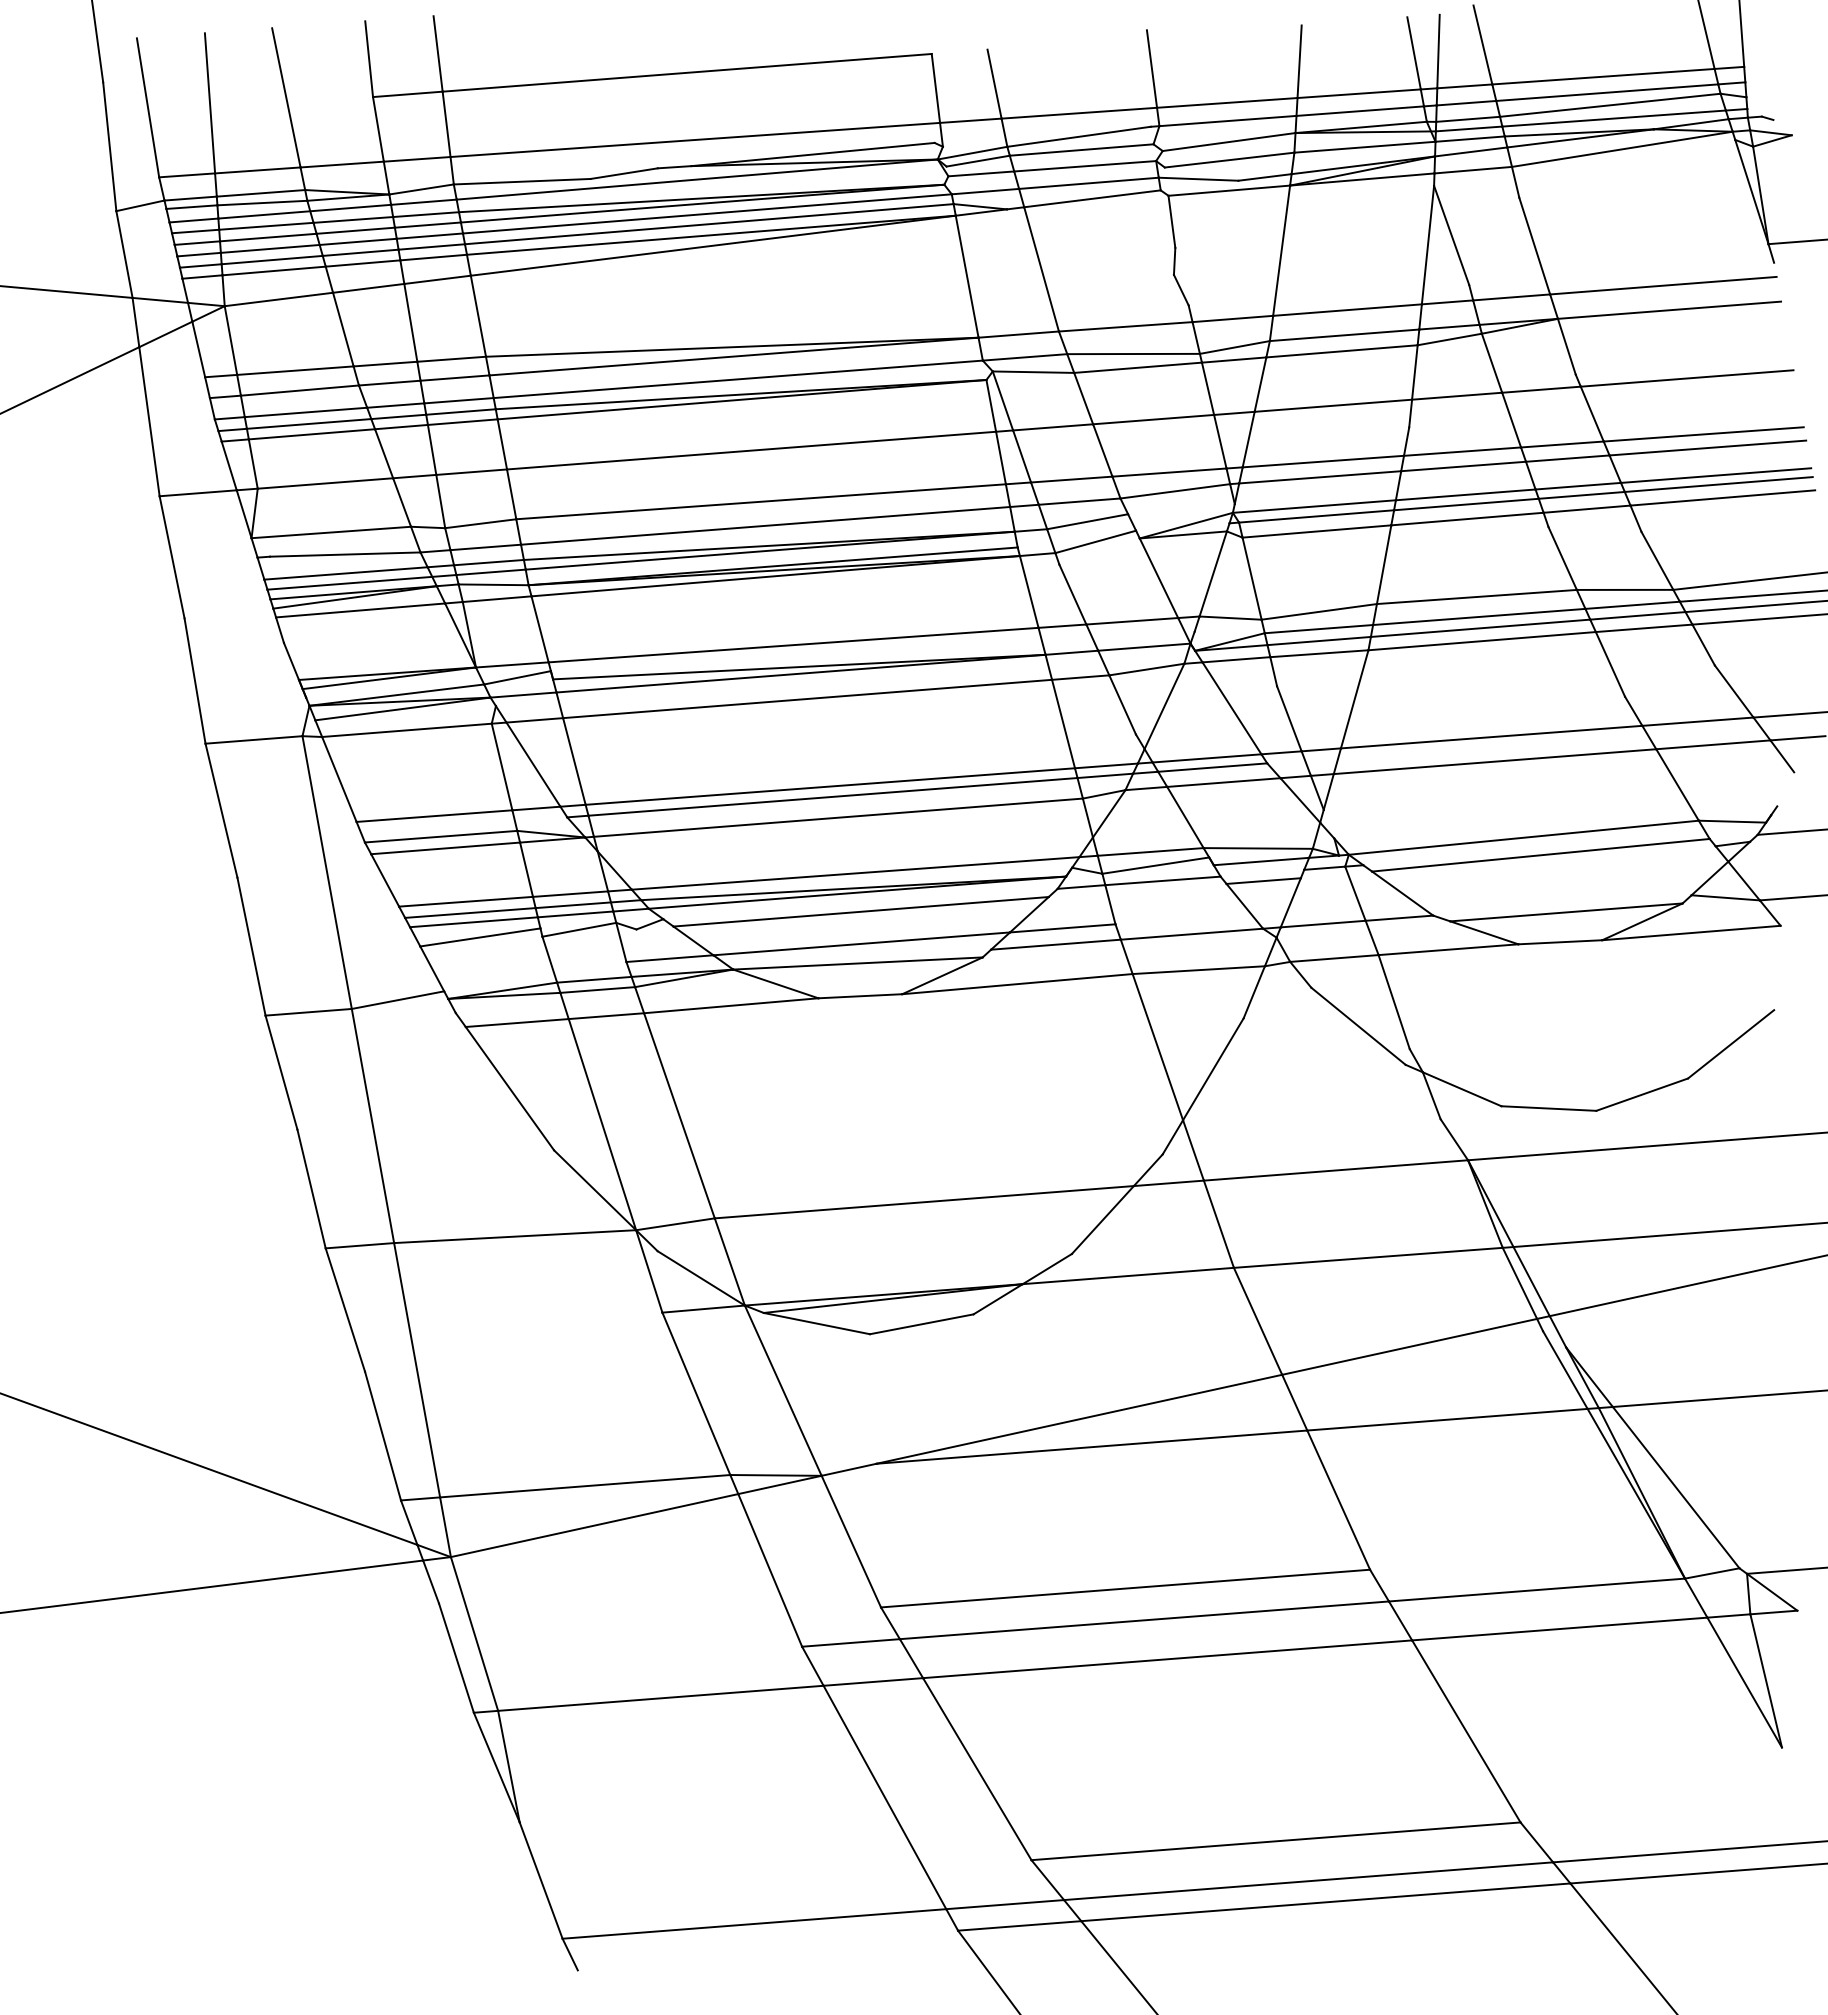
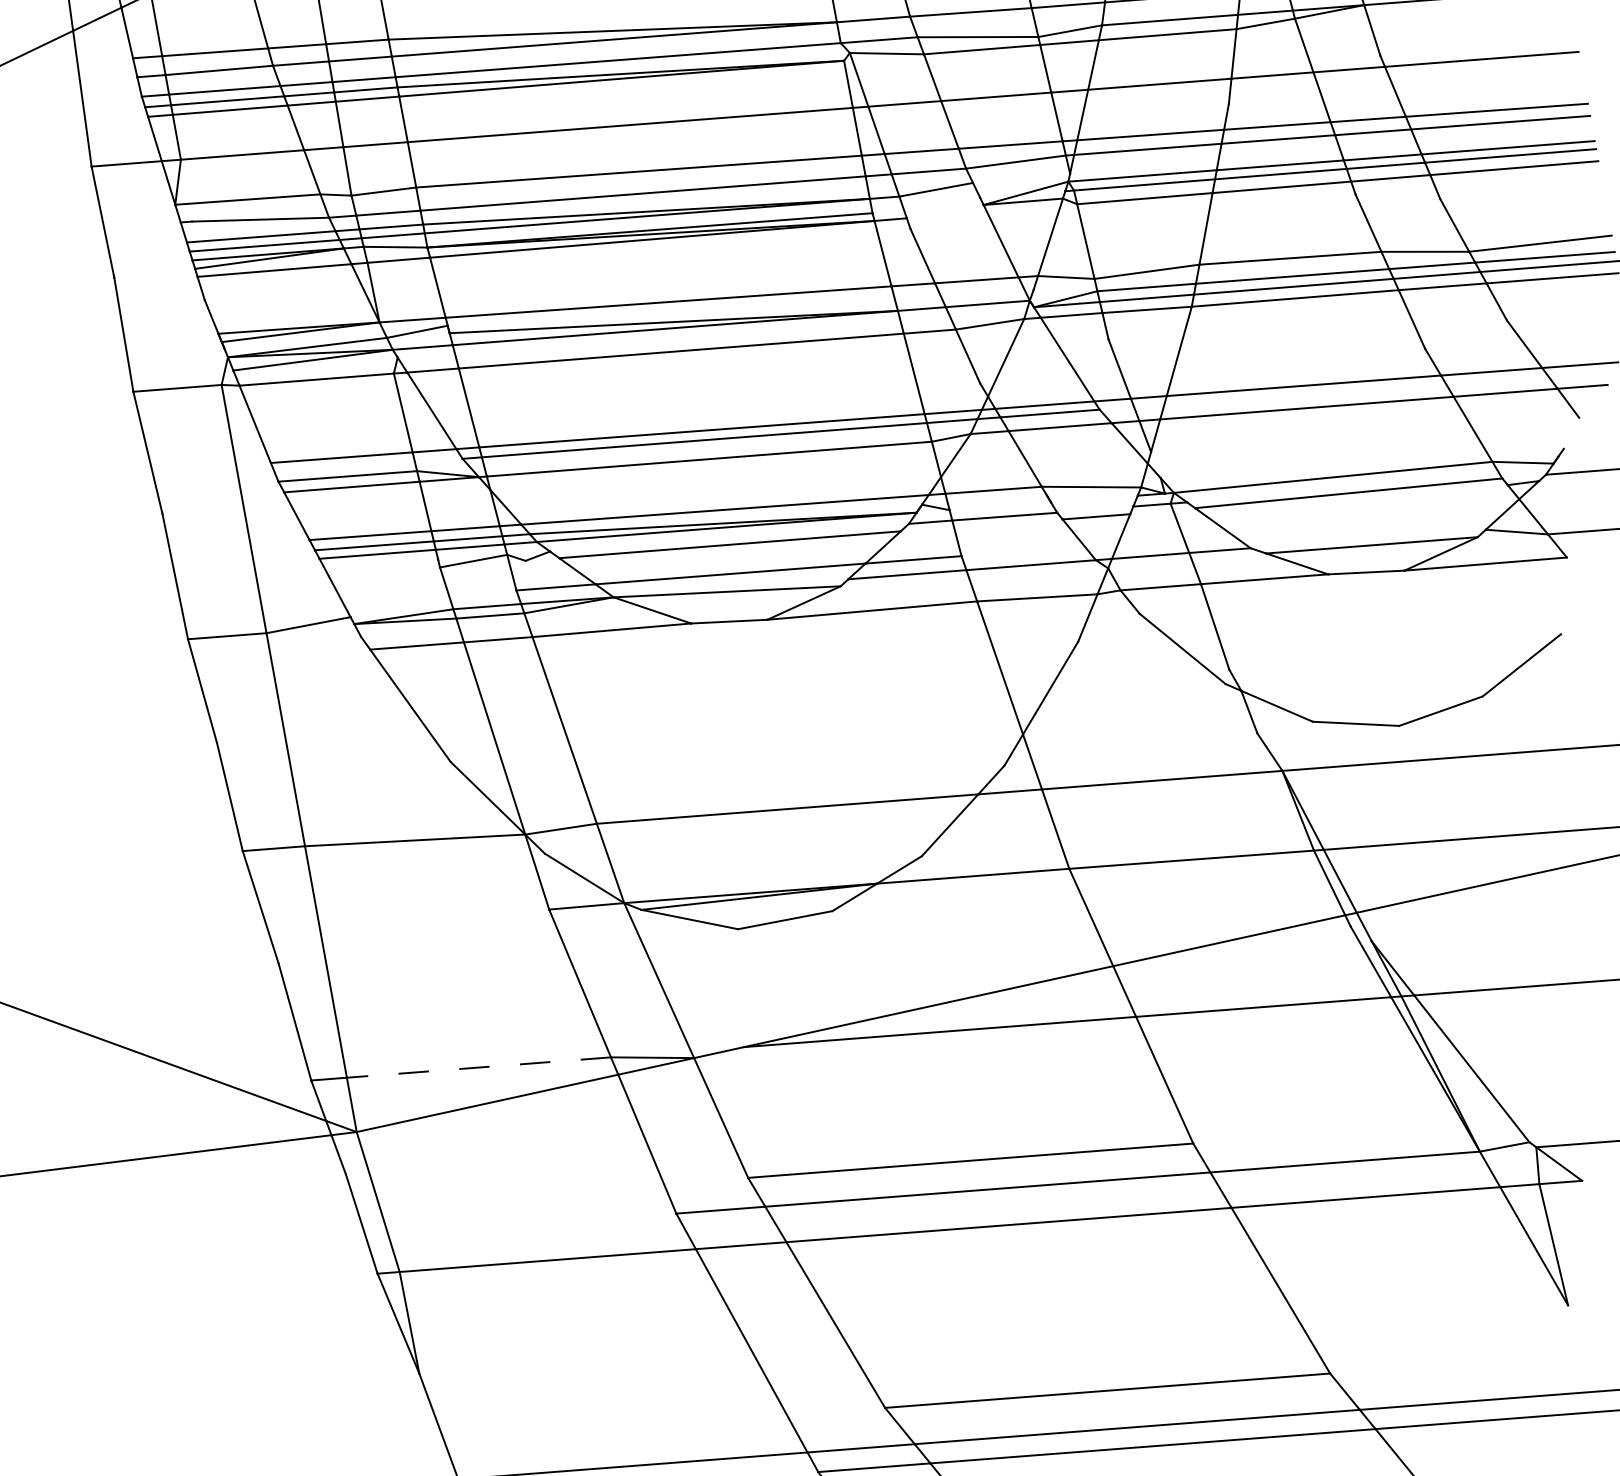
line: (1095, 541) -> (943, 207), removed
line: (1261, 861) -> (1094, 498), removed
line: (1155, 865) -> (997, 502), removed
line: (480, 937) -> (383, 568), removed
line: (585, 1486) -> (479, 1067), solid -> dashed

